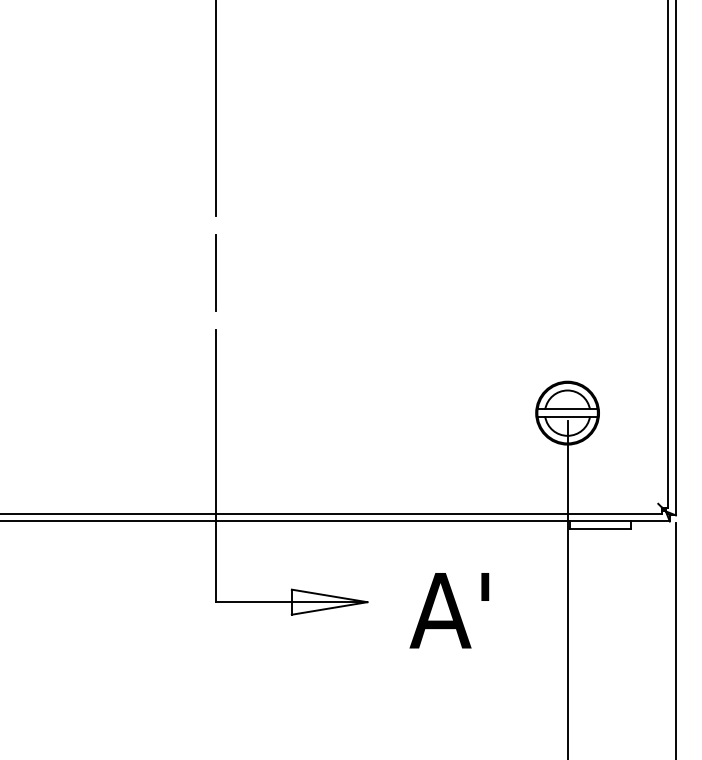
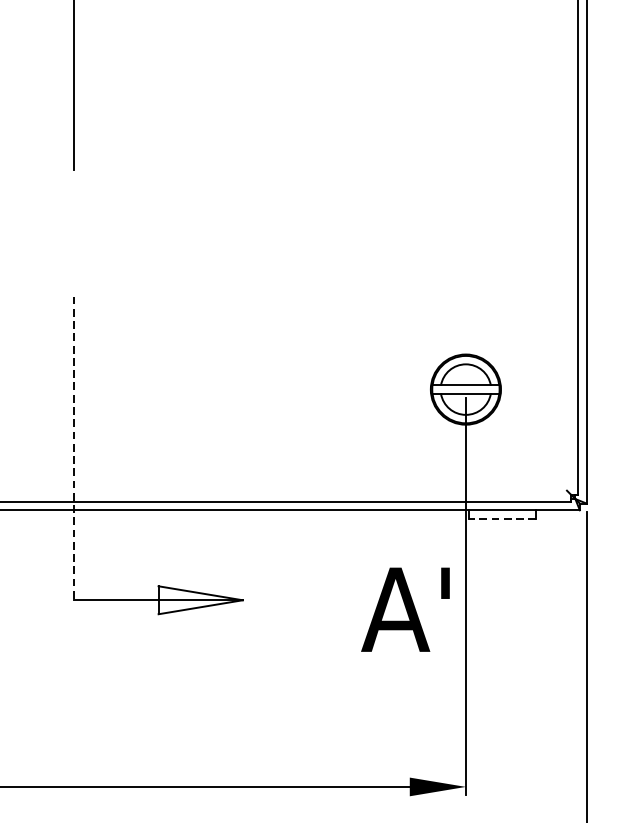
line: (216, 272) -> (74, 232), removed
line: (216, 466) -> (74, 449), solid -> dashed
line: (599, 529) -> (501, 519), solid -> dashed
text: (449, 610) -> (405, 609), moved

